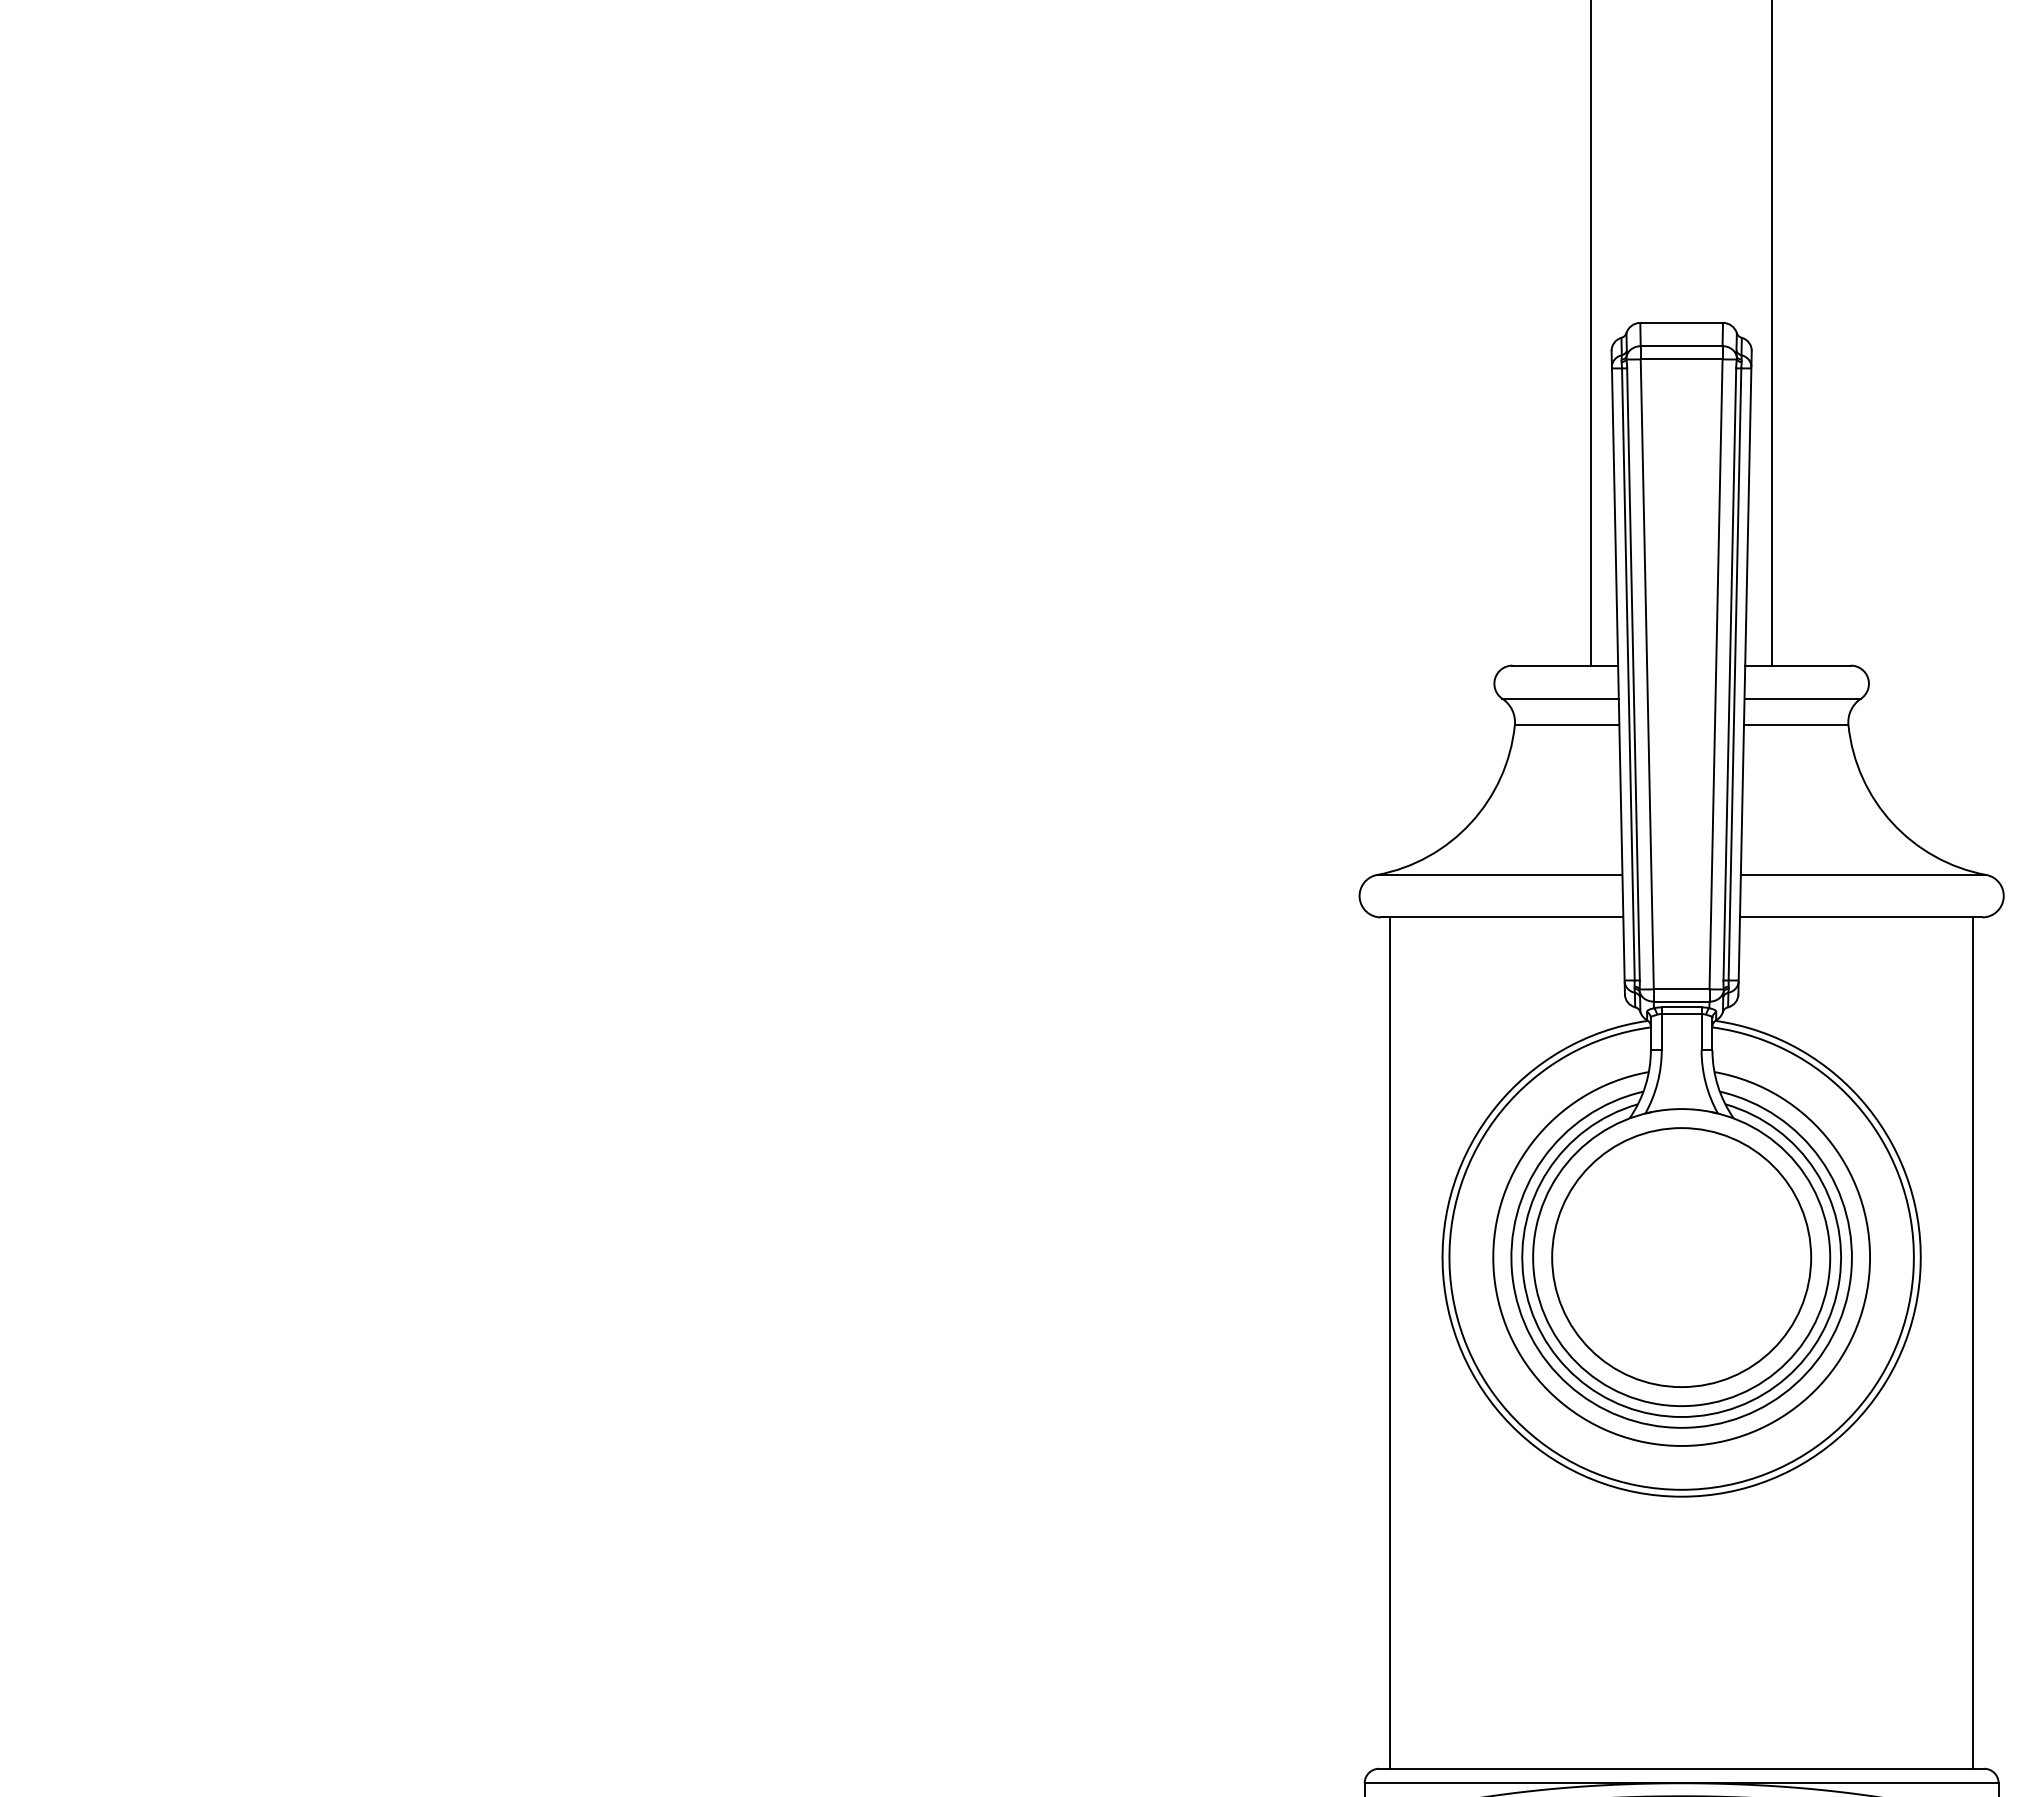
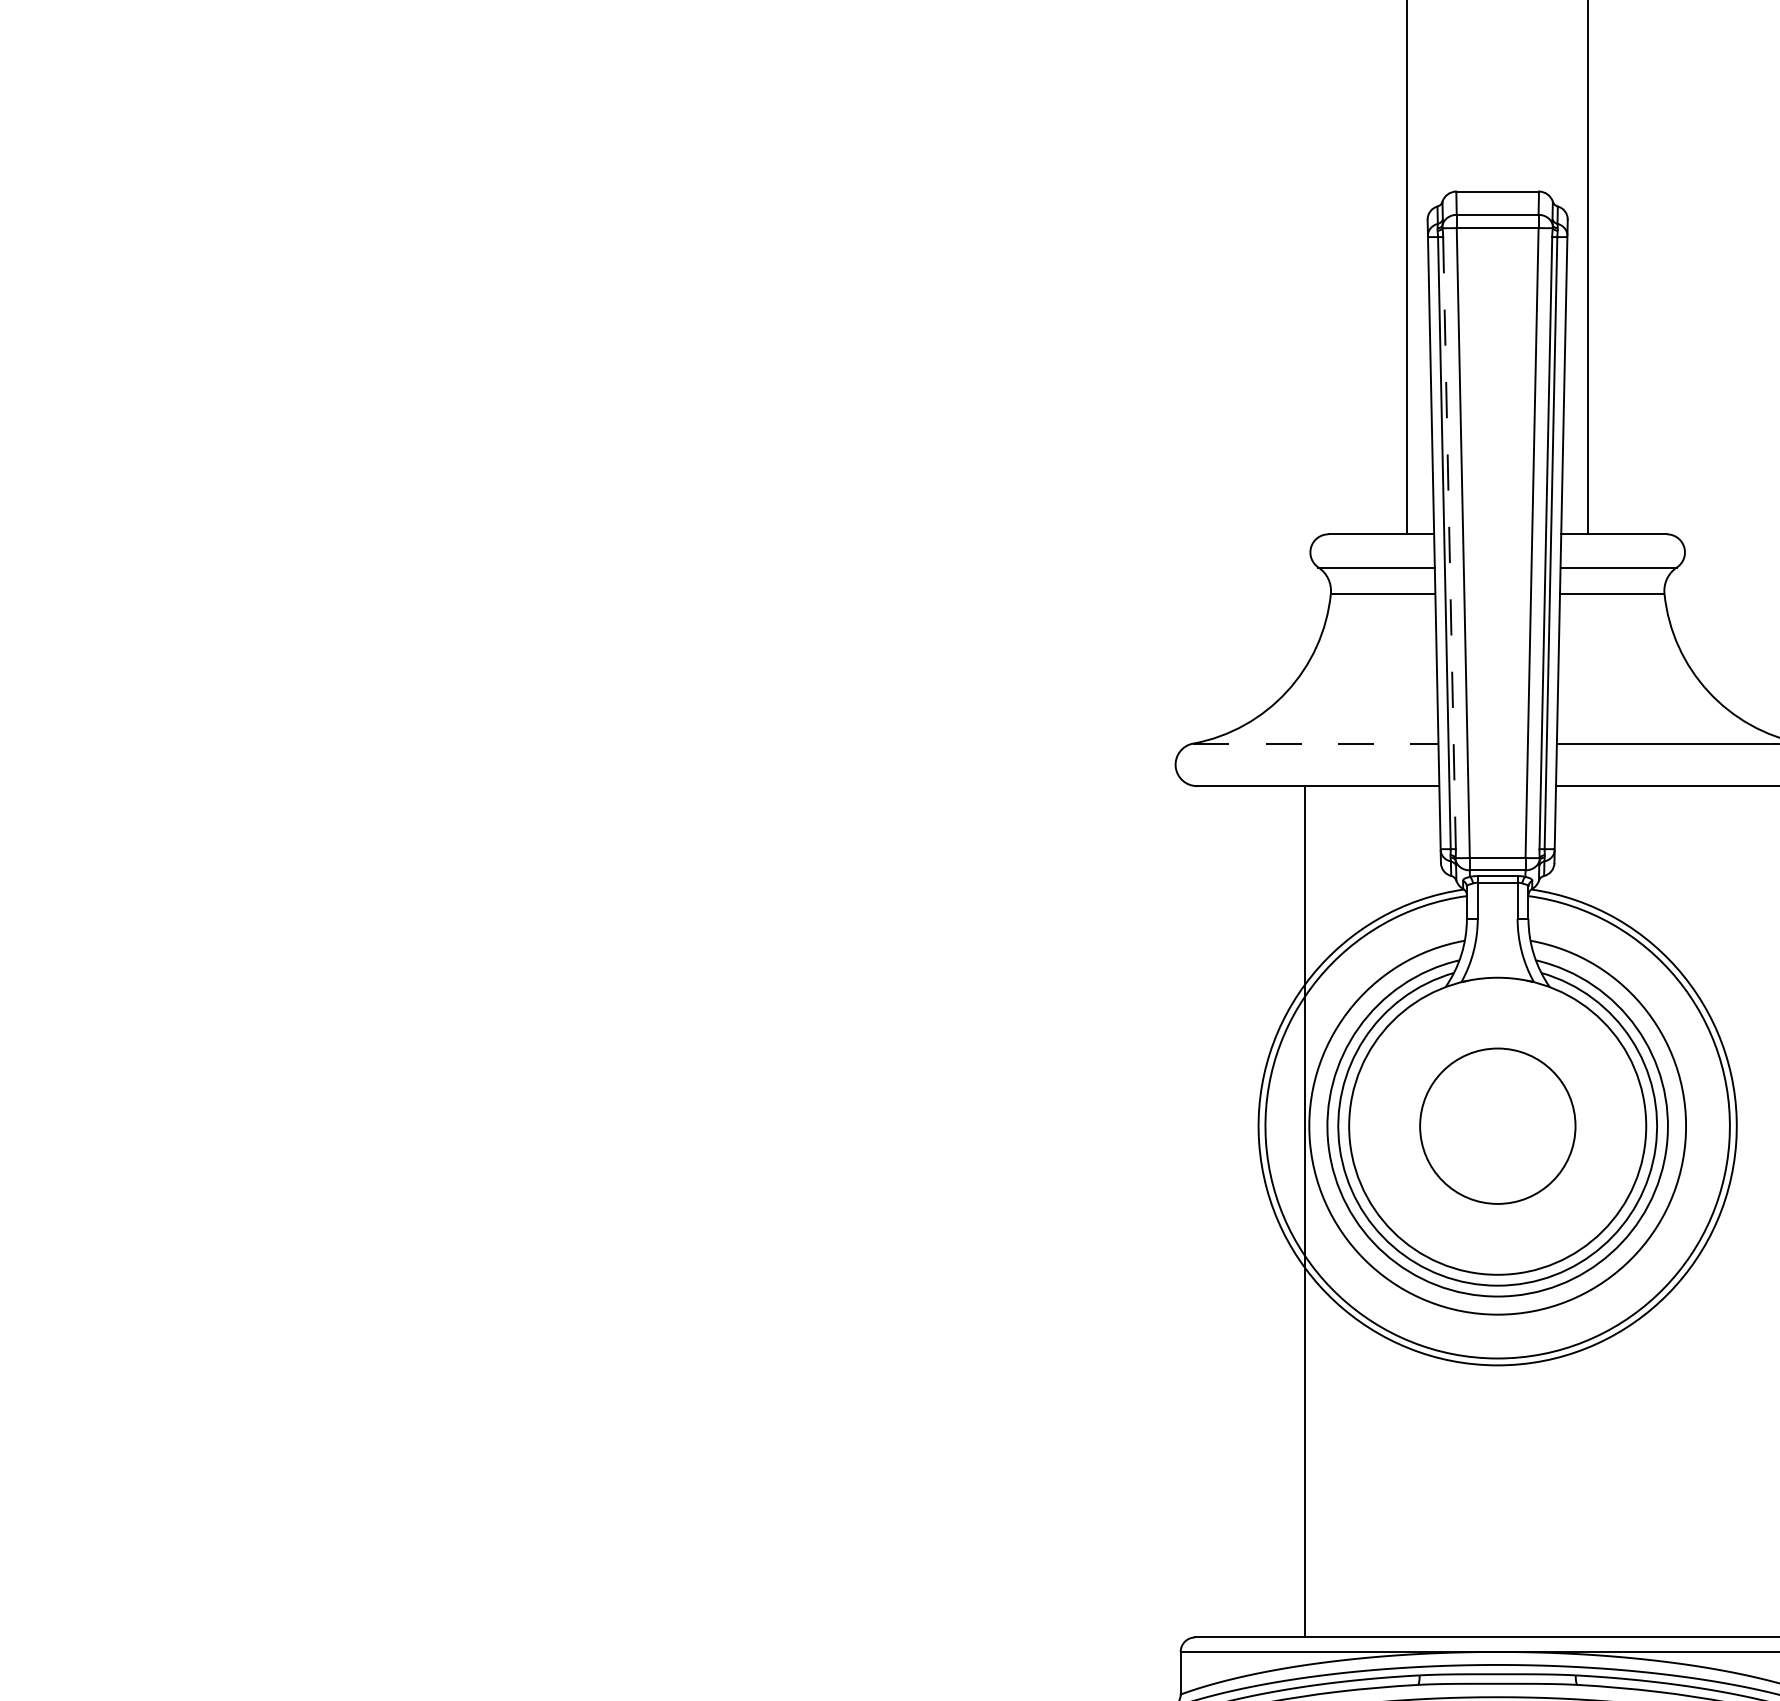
line: (1633, 674) -> (1449, 543), solid -> dashed
line: (1499, 874) -> (1315, 743), solid -> dashed
circle: (1681, 1257) -> (1497, 1126), size x0.6
line: (1390, 1342) -> (1305, 1211), moved

